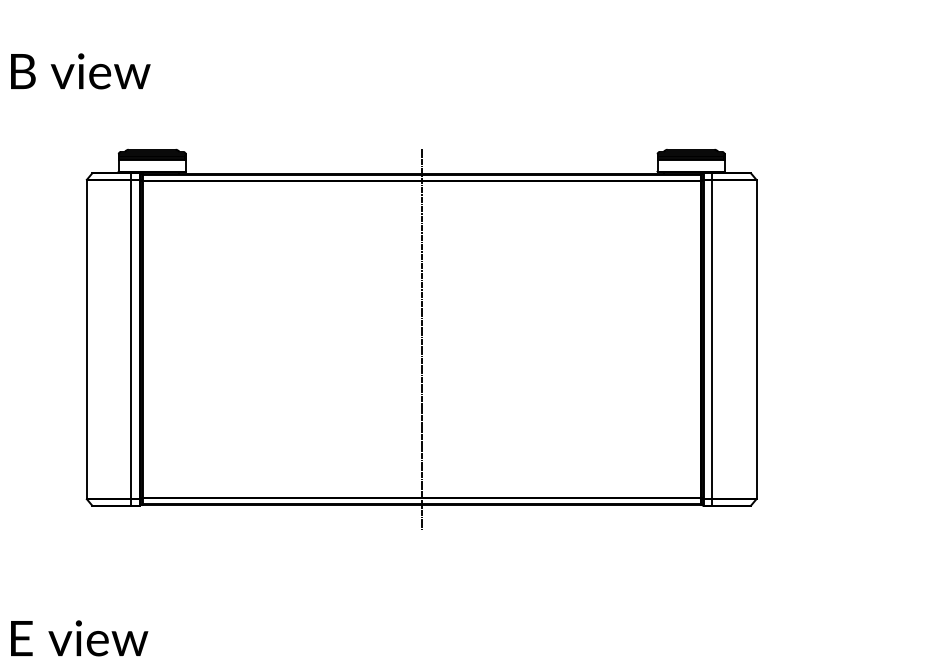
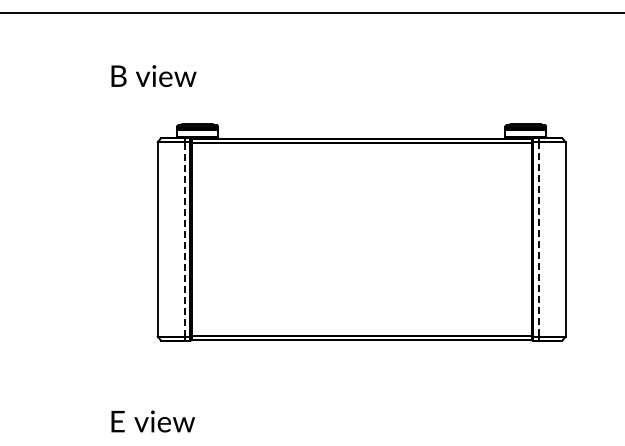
line: (130, 337) -> (184, 238), solid -> dashed
line: (421, 339) -> (361, 239), removed
line: (711, 339) -> (538, 239), solid -> dashed

